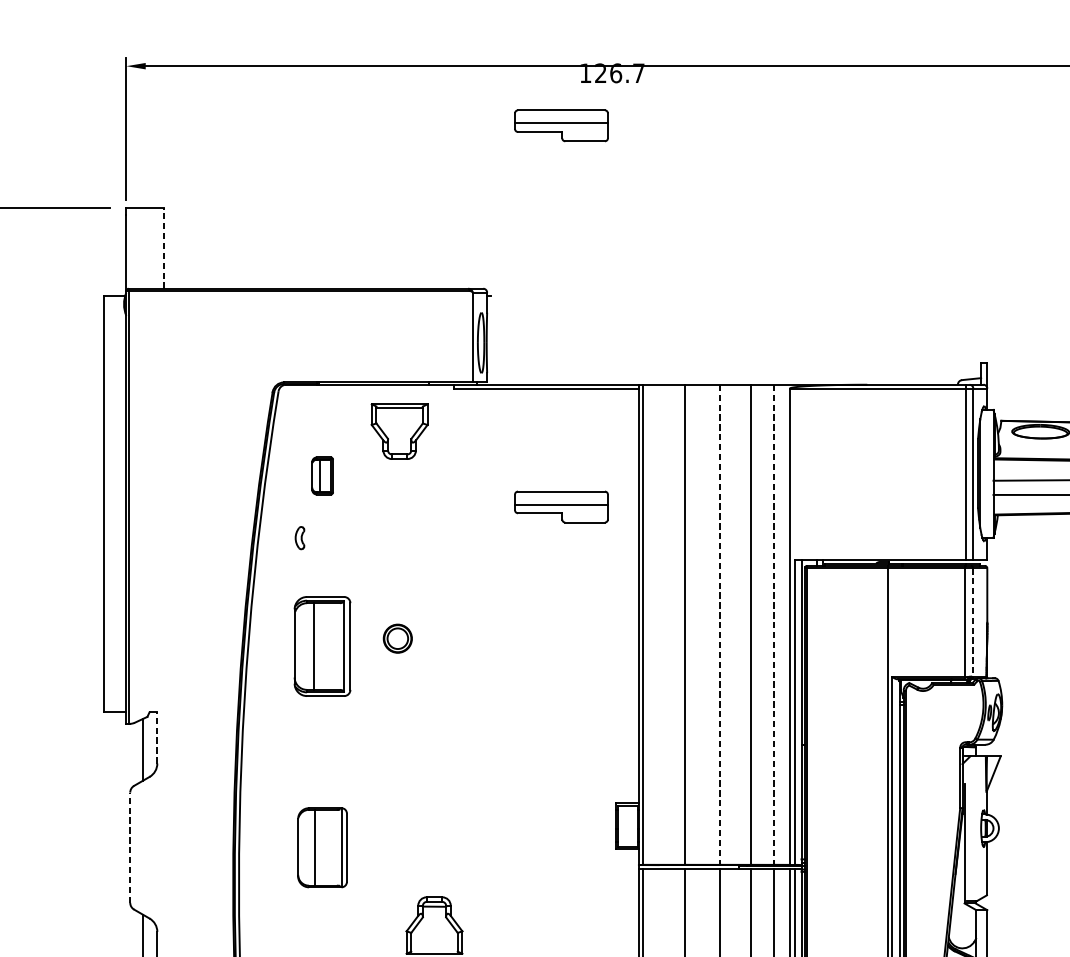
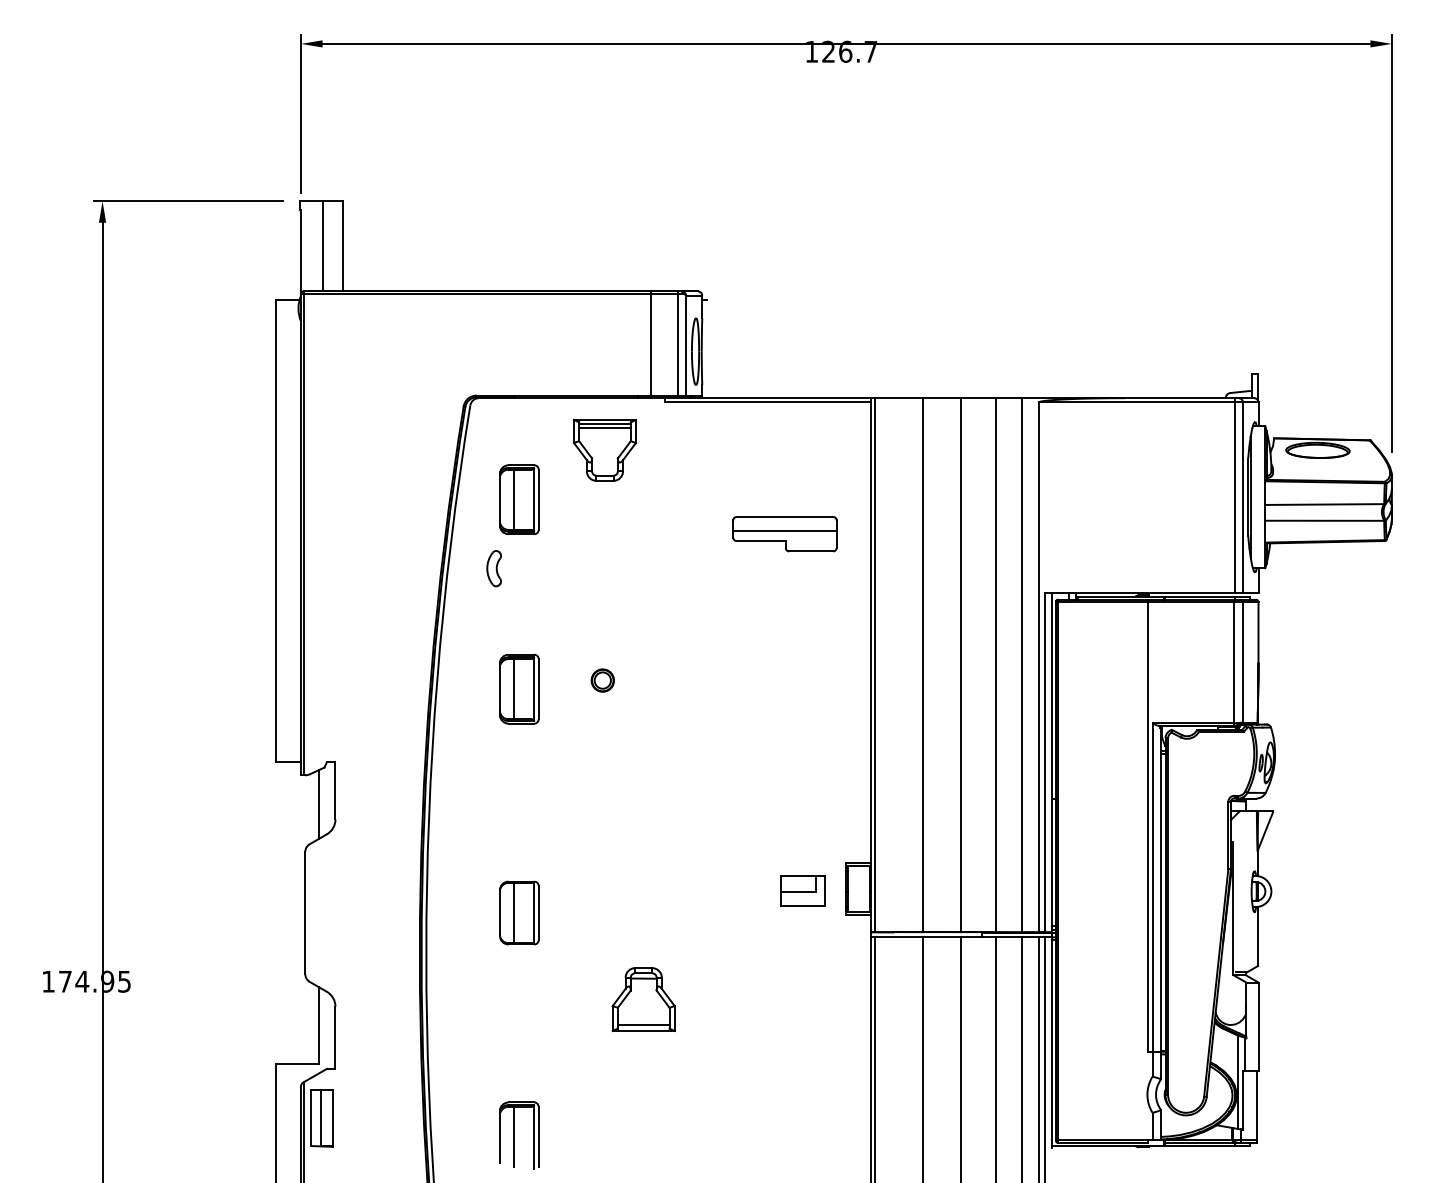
part: (561, 126) -> (784, 110), removed
line: (164, 247) -> (343, 245), dashed -> solid
line: (146, 248) -> (323, 246), added
line: (440, 335) -> (650, 343), added
line: (464, 335) -> (677, 343), added
line: (399, 412) -> (604, 428), added
part: (322, 475) -> (519, 499), size x1.67
part: (299, 537) -> (493, 568), size x1.43
line: (972, 623) -> (1242, 663), dashed -> solid
line: (720, 625) -> (961, 665), dashed -> solid
line: (774, 625) -> (1021, 665), dashed -> solid
part: (397, 638) -> (602, 680), size x0.71
part: (322, 645) -> (519, 688), size x0.62
line: (157, 737) -> (335, 790), dashed -> solid
part: (577, 827) -> (802, 890), added
line: (130, 847) -> (305, 912), dashed -> solid
part: (322, 847) -> (519, 912), size x0.71
line: (434, 947) -> (643, 1024), added

